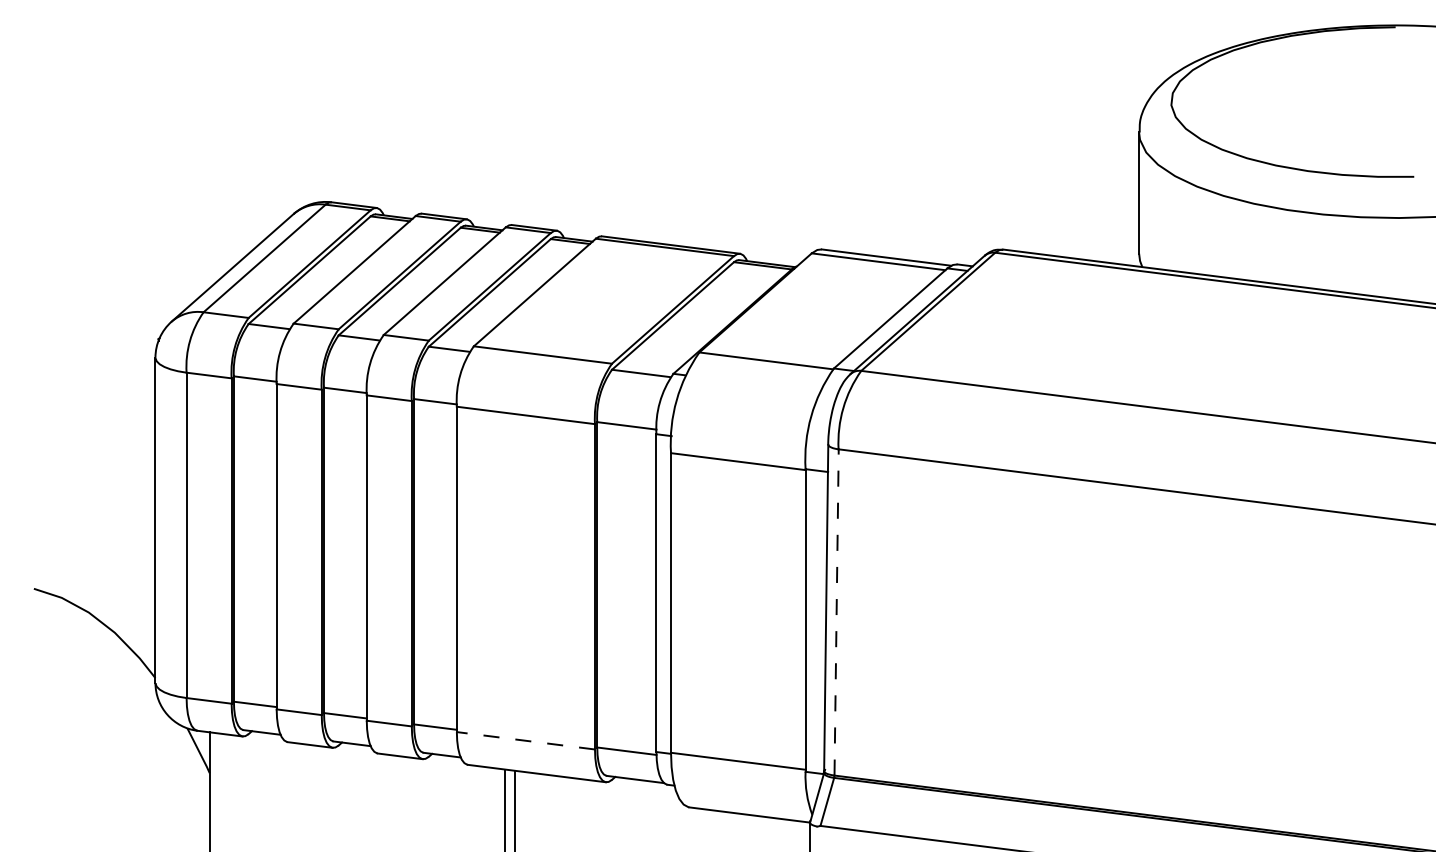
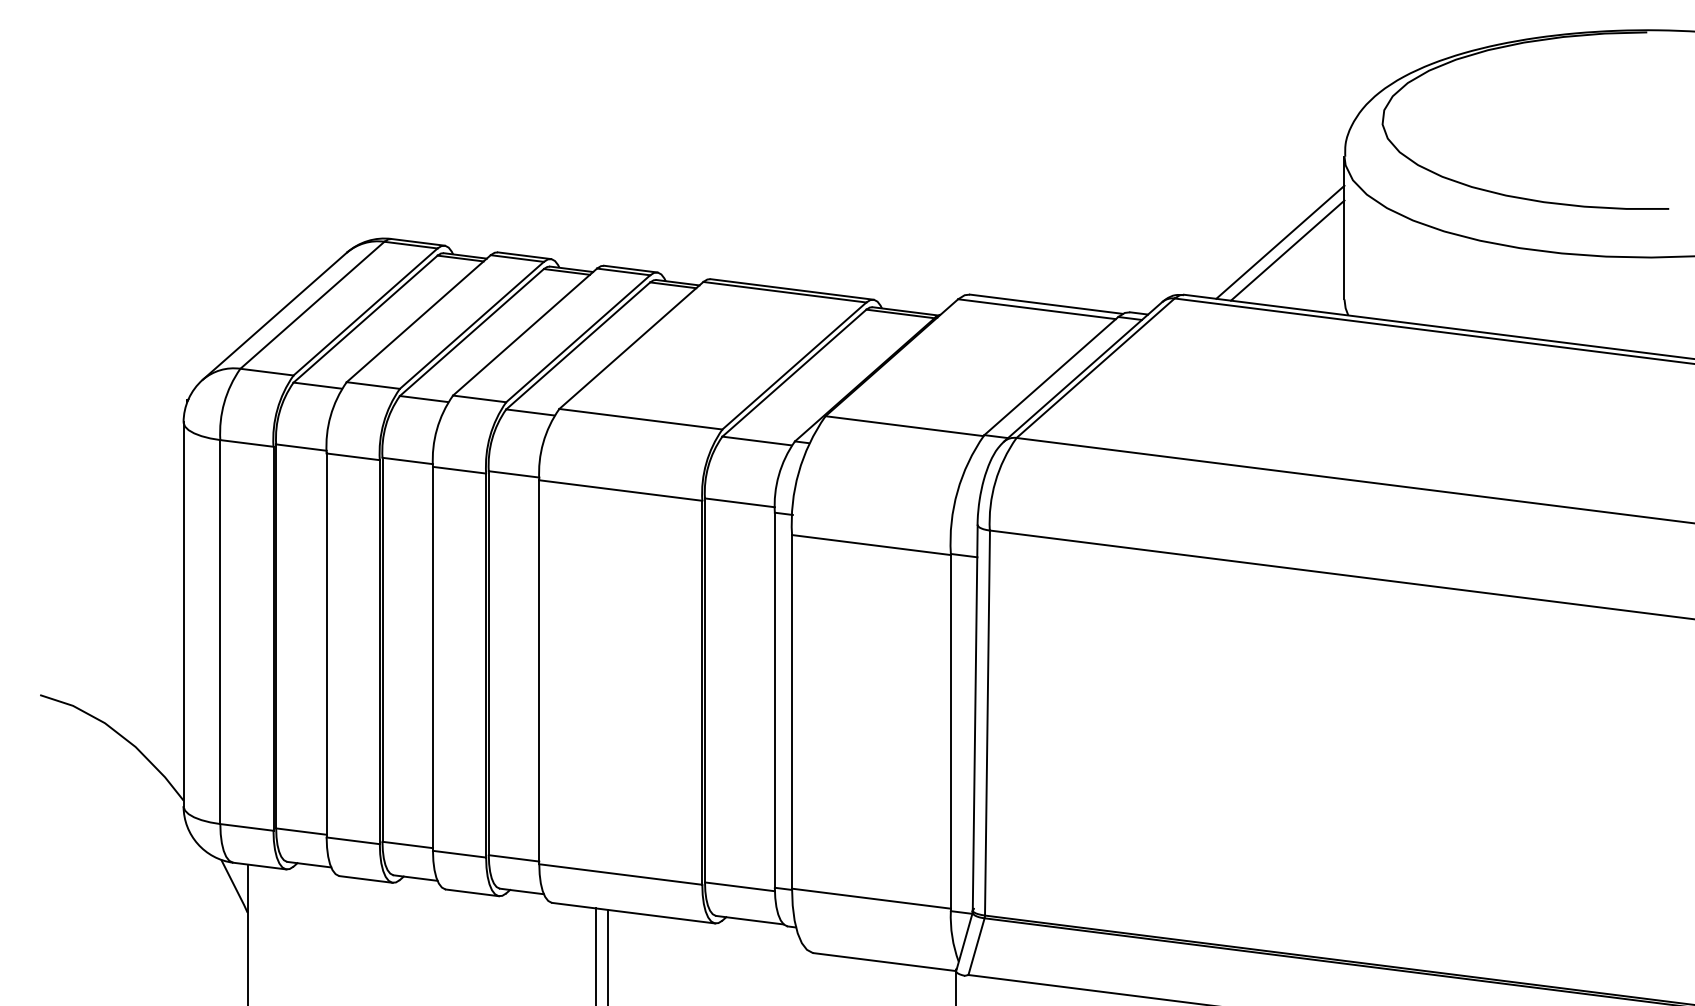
line: (1084, 204) -> (1280, 241), added
line: (1090, 212) -> (1287, 250), added
line: (836, 612) -> (987, 723), dashed -> solid
line: (525, 740) -> (620, 874), dashed -> solid

